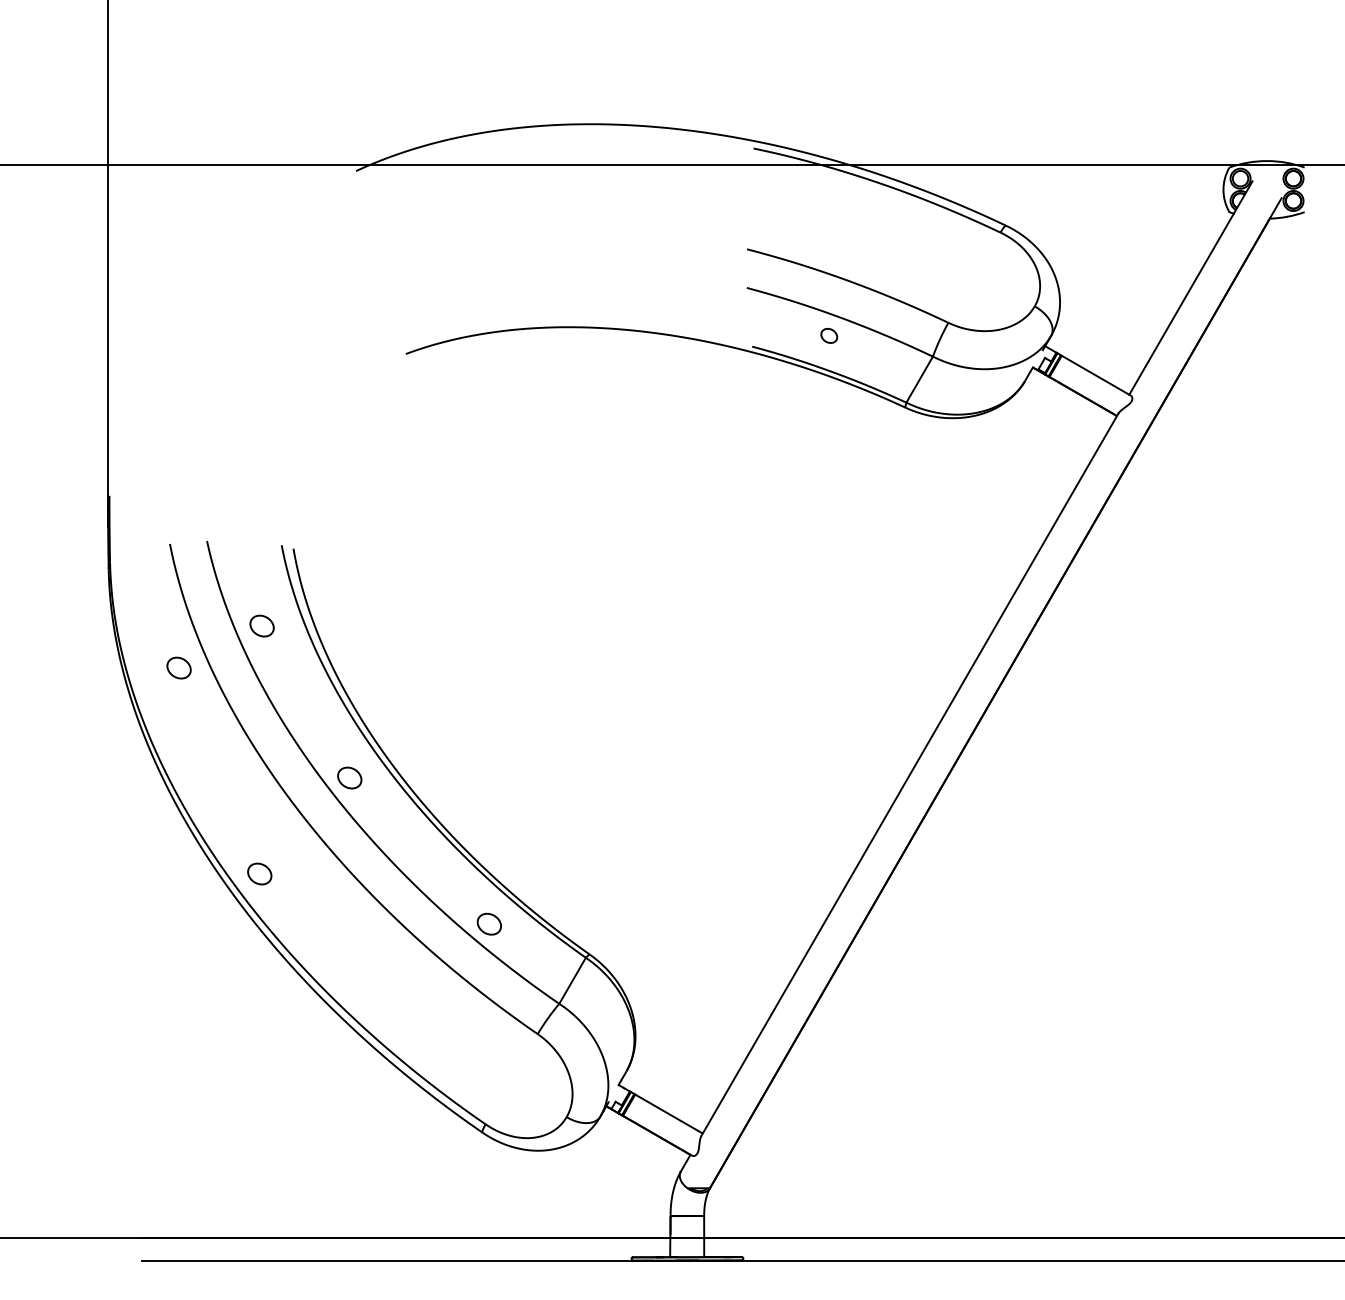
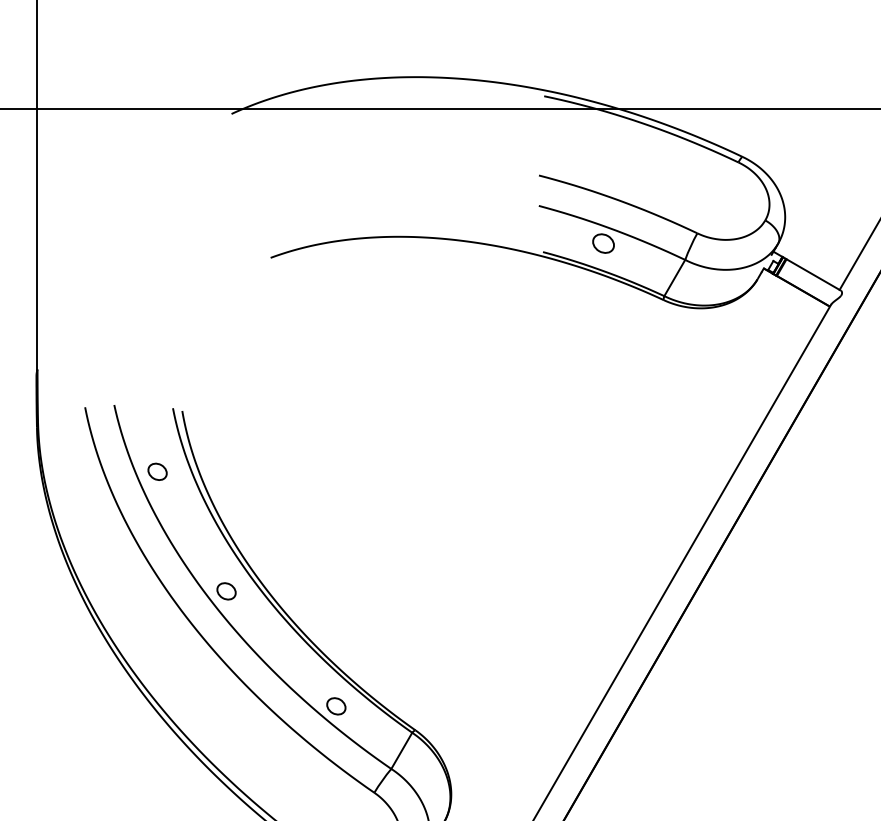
part: (829, 335) -> (603, 243), size x1.67
part: (178, 667) -> (91, 504), removed
part: (259, 873) -> (155, 666), removed

